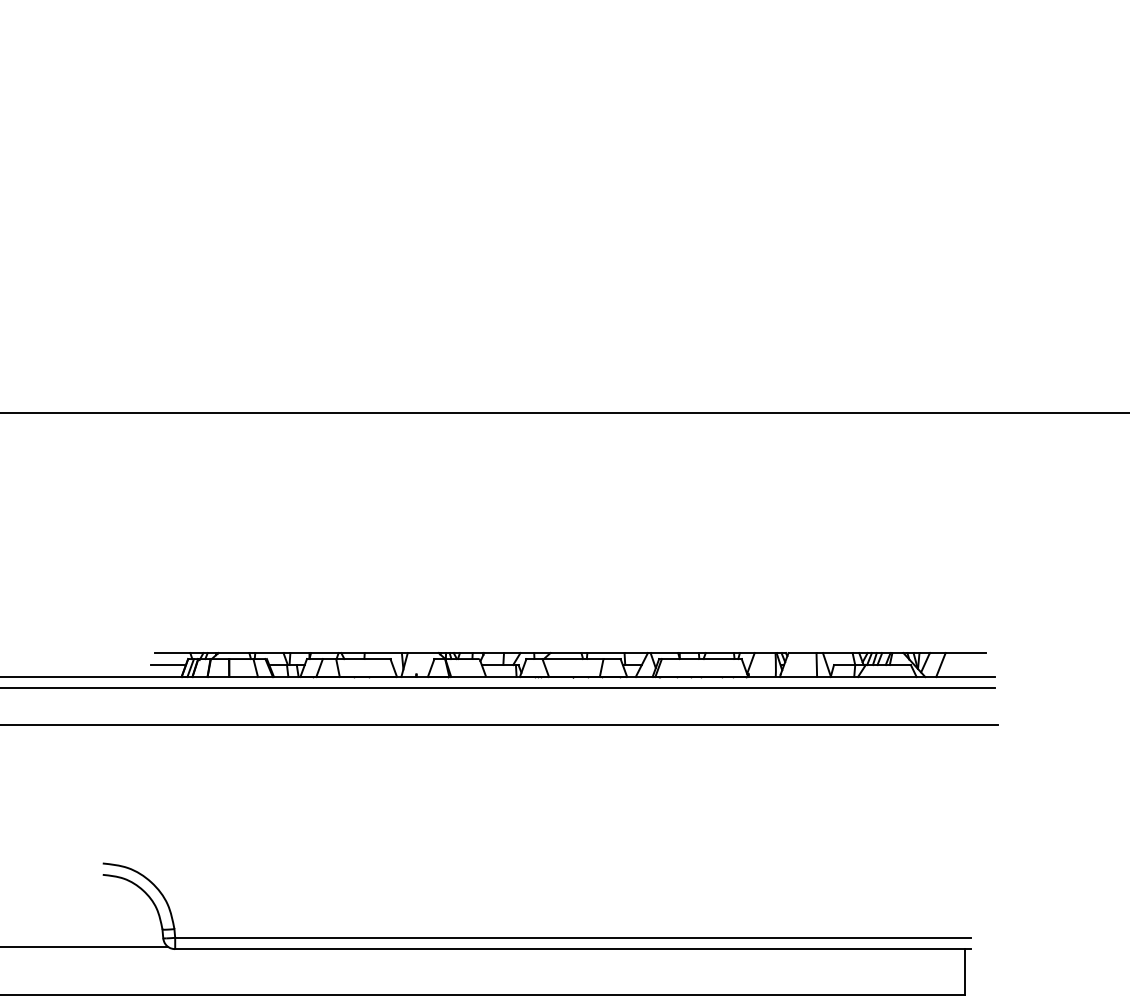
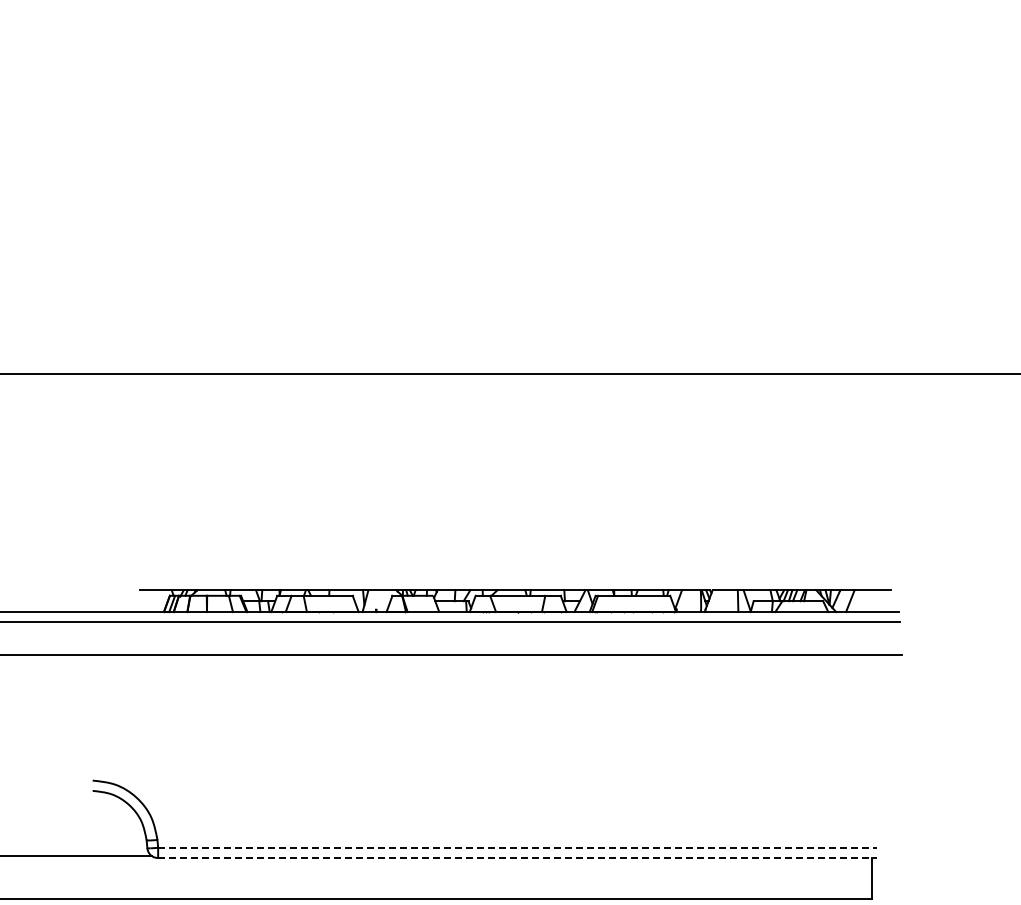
line: (166, 665) -> (150, 601), removed
line: (572, 937) -> (517, 847), solid -> dashed
line: (572, 949) -> (517, 858), solid -> dashed

